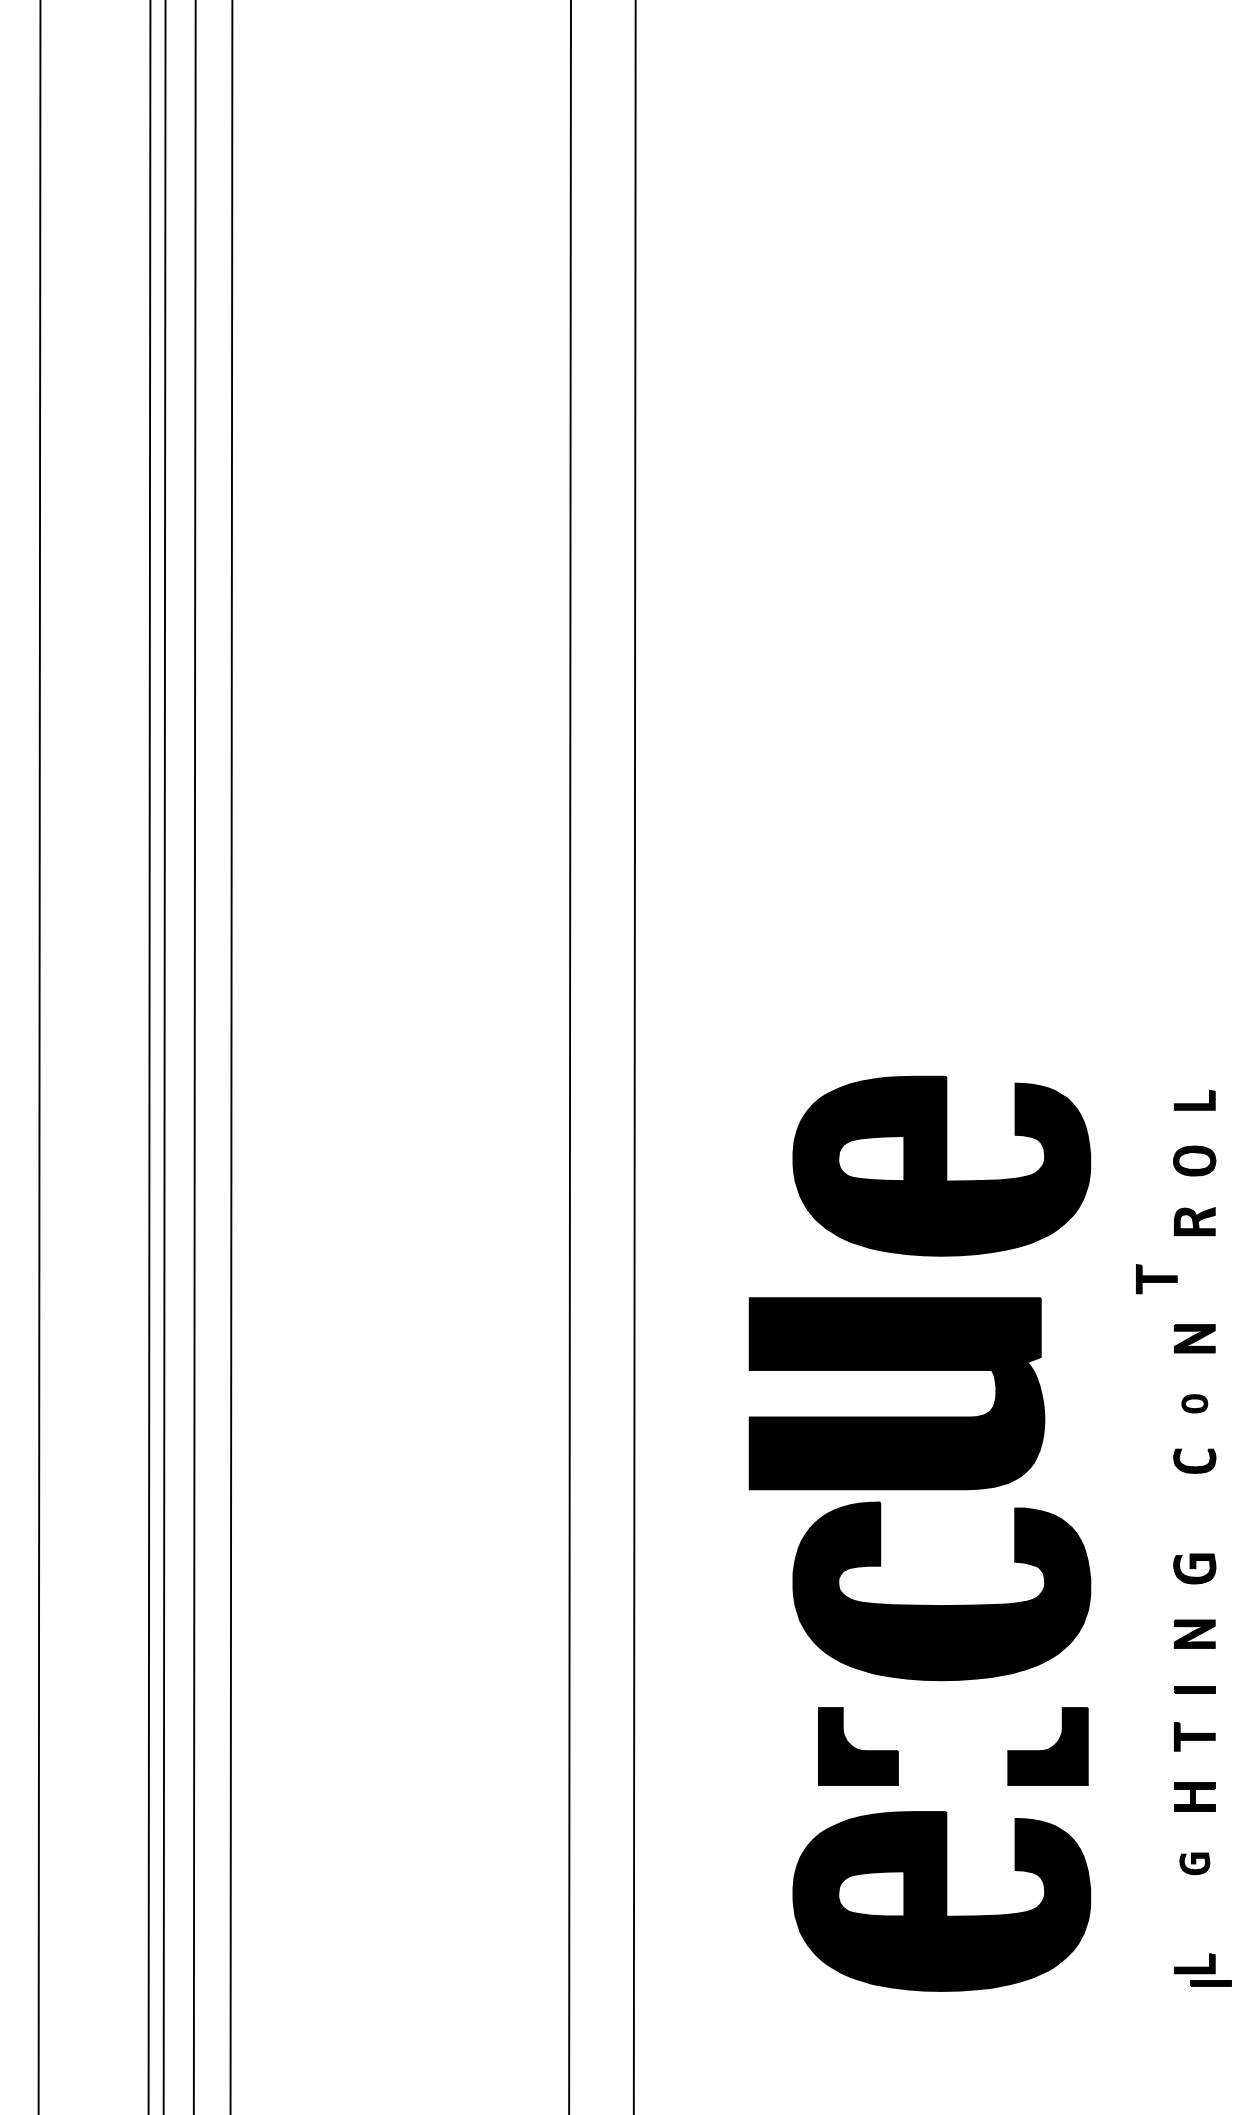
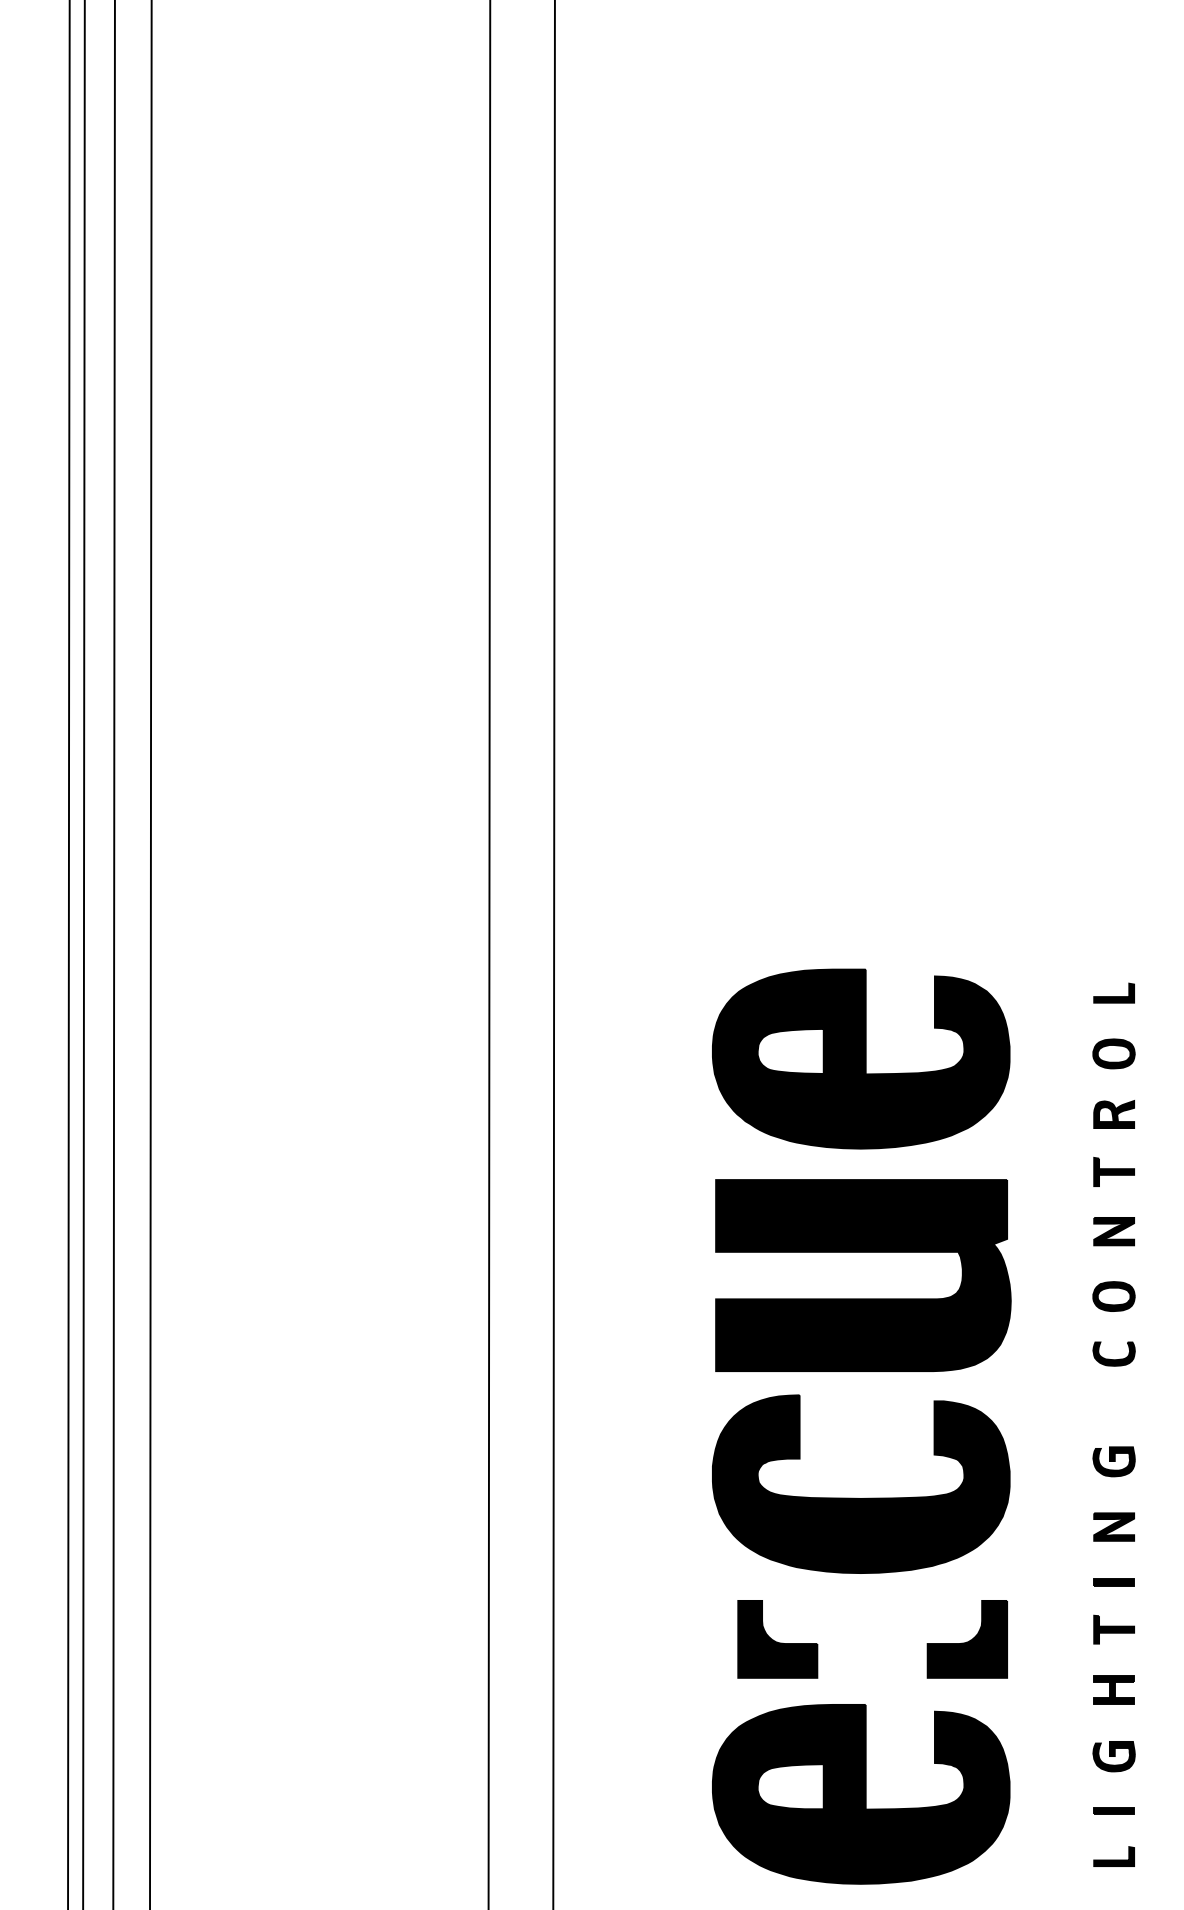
part: (1156, 1279) -> (1113, 1172), moved
part: (896, 1370) -> (862, 1252), moved
part: (1194, 1403) -> (1113, 1296), size x1.67
part: (1194, 1863) -> (1113, 1756), size x1.43
part: (1210, 1983) -> (1113, 1811), moved

